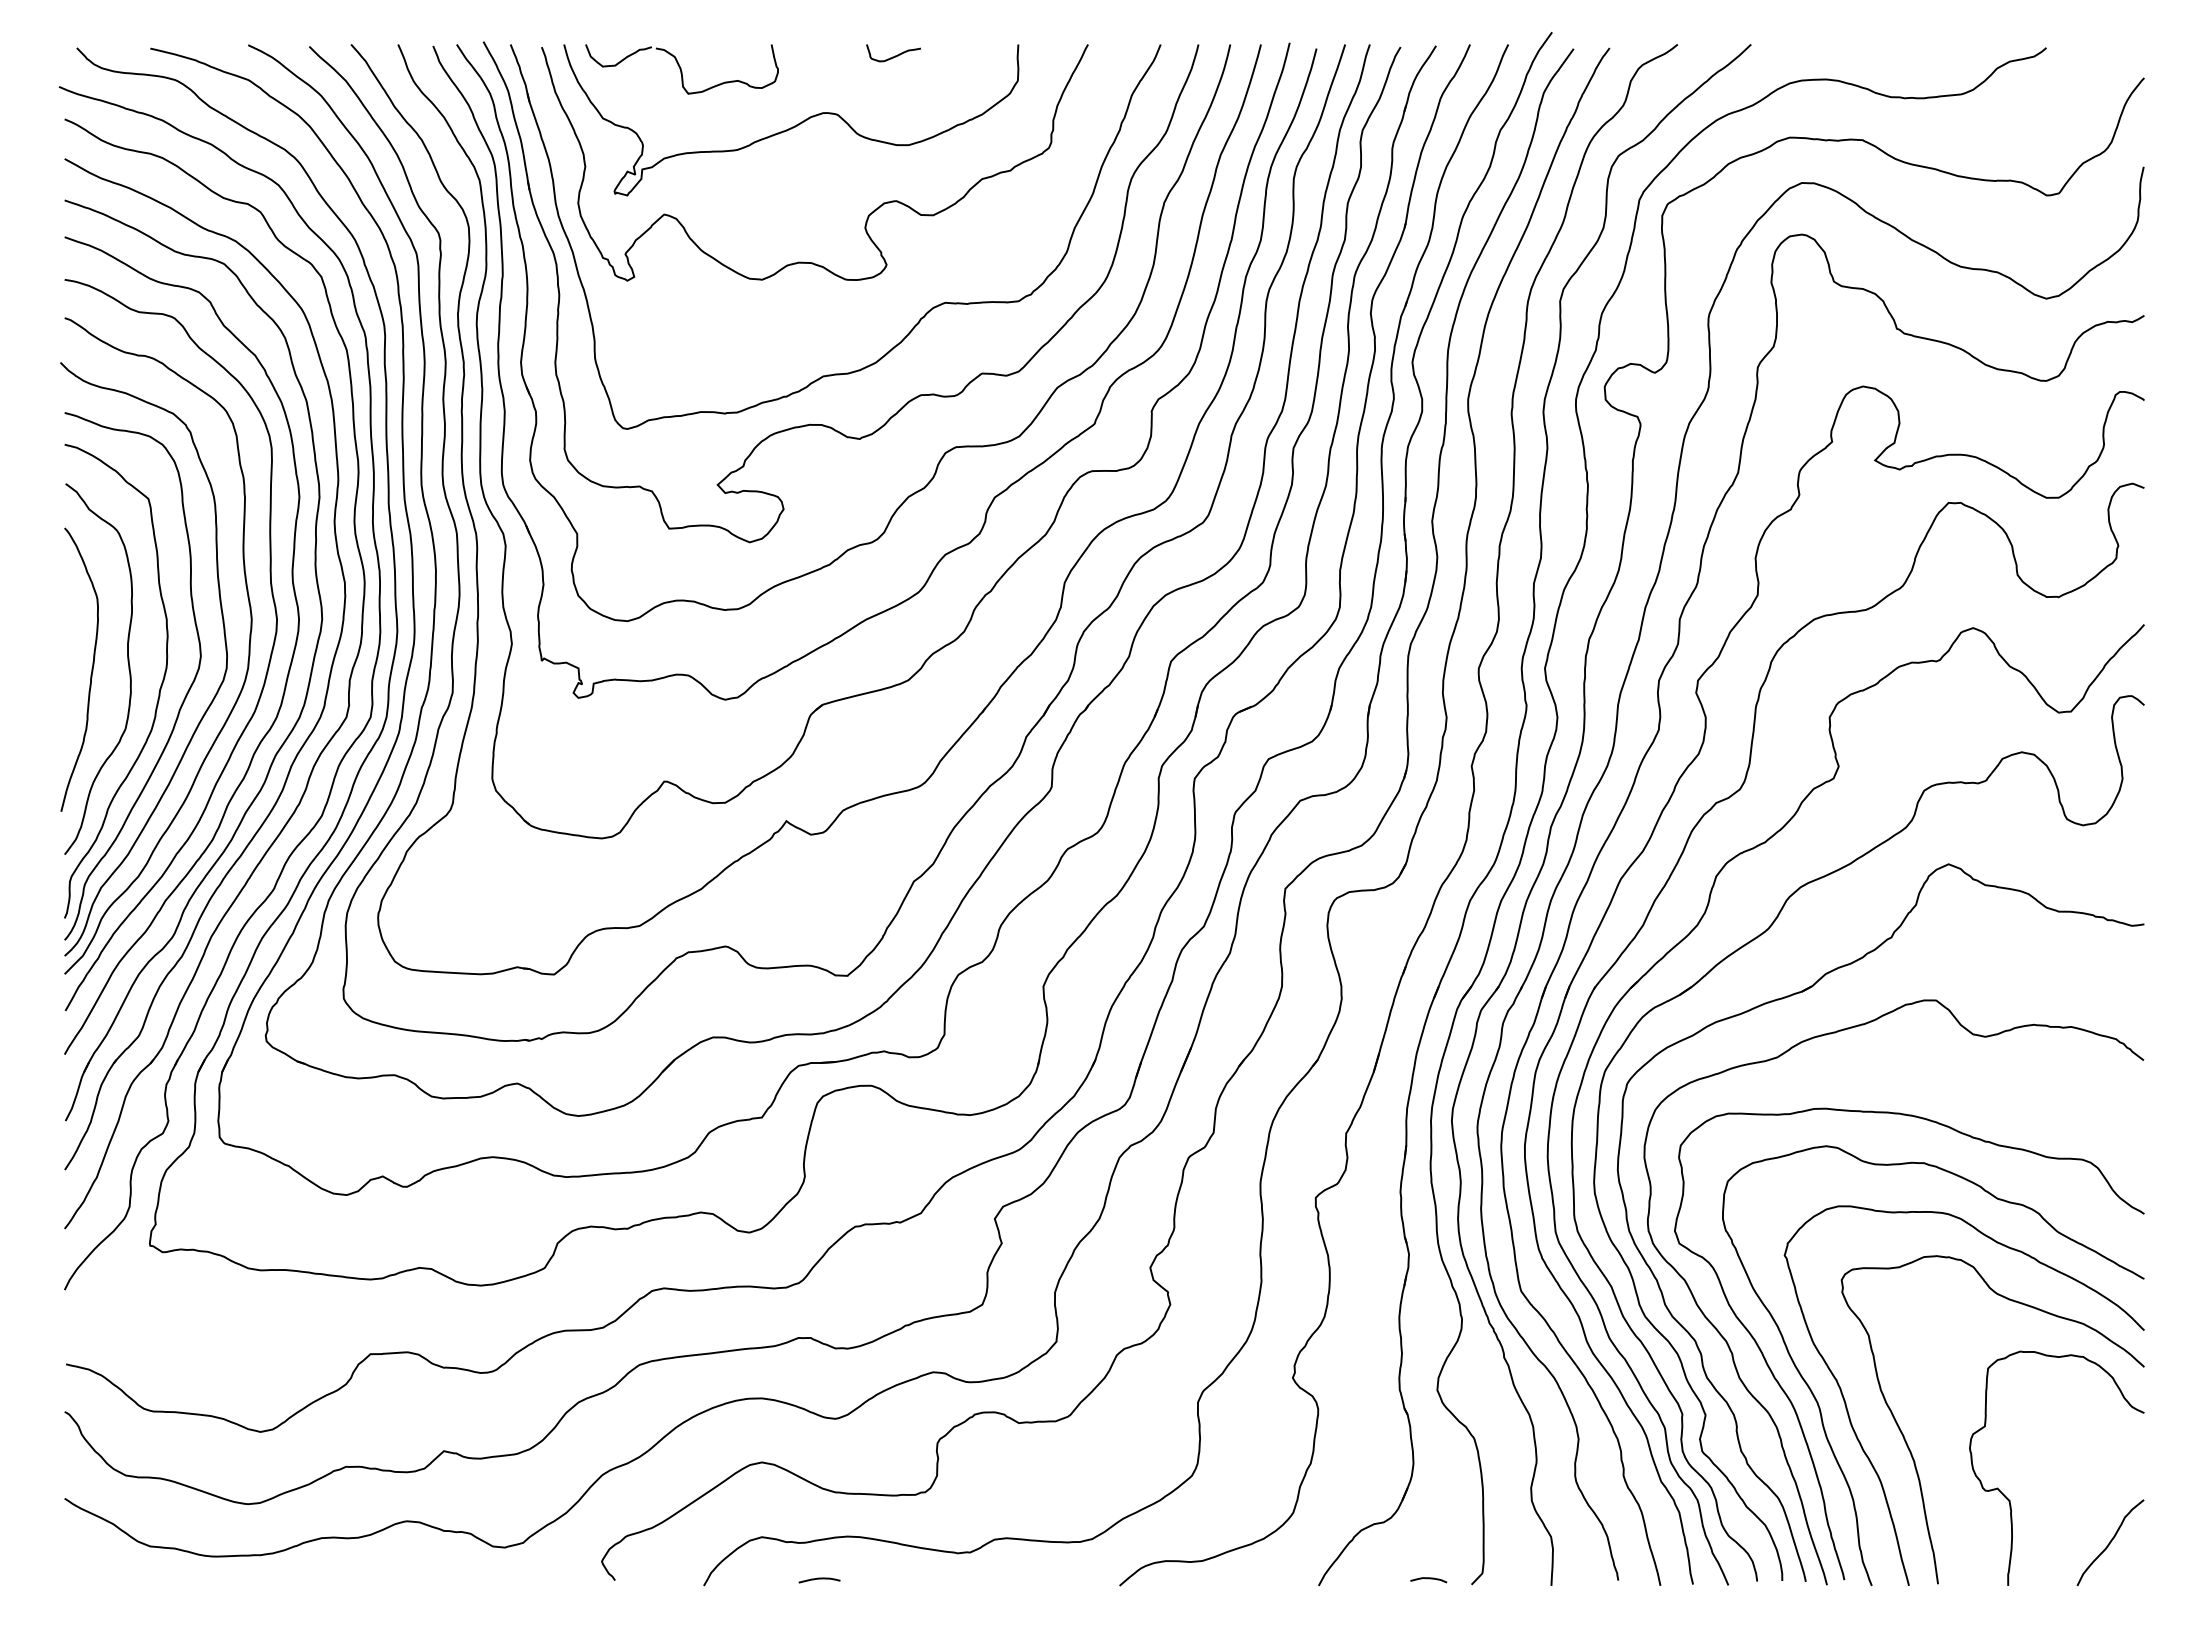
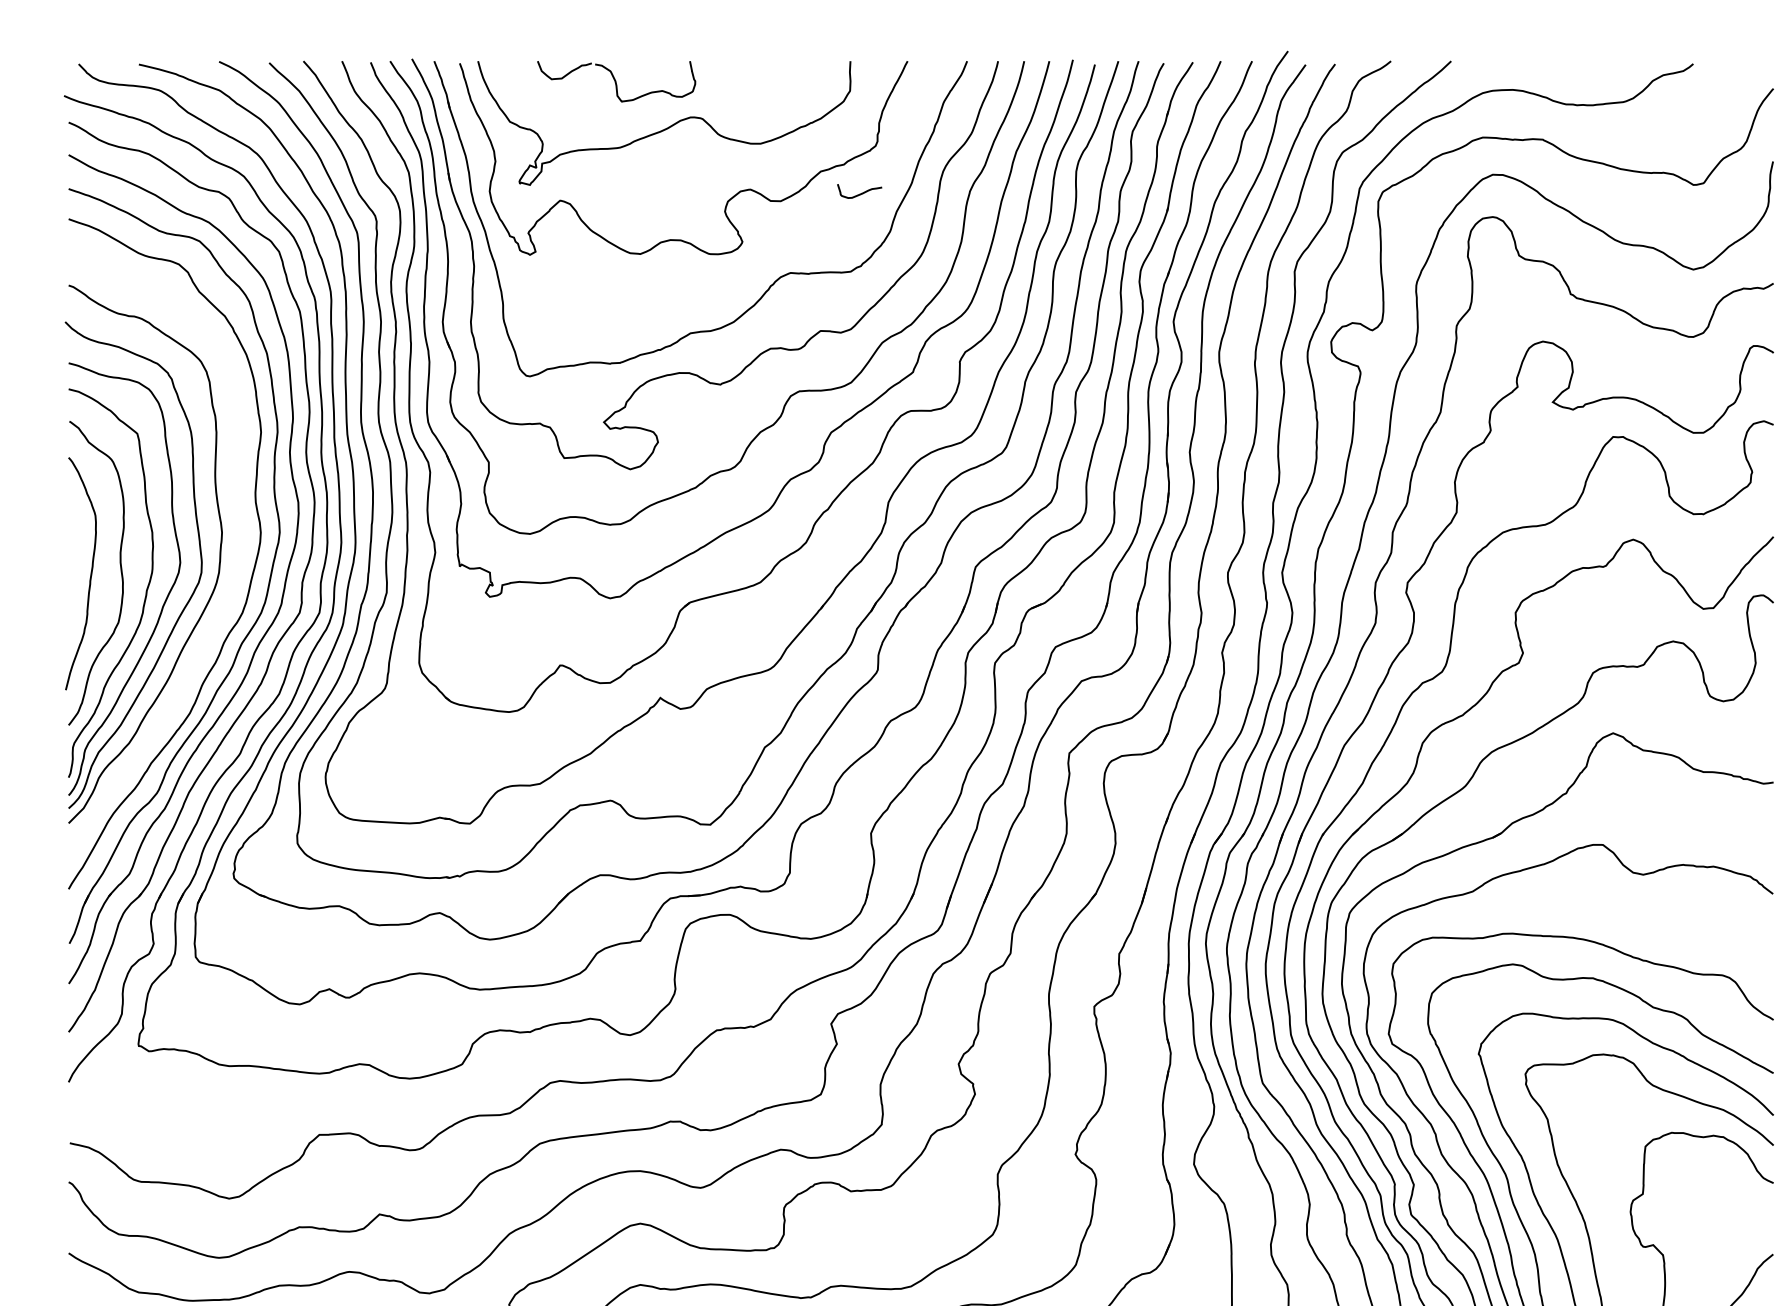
curve: (895, 55) -> (861, 193), moved
part: (681, 69) -> (616, 81), moved
curve: (266, 670) -> (234, 574), removed

